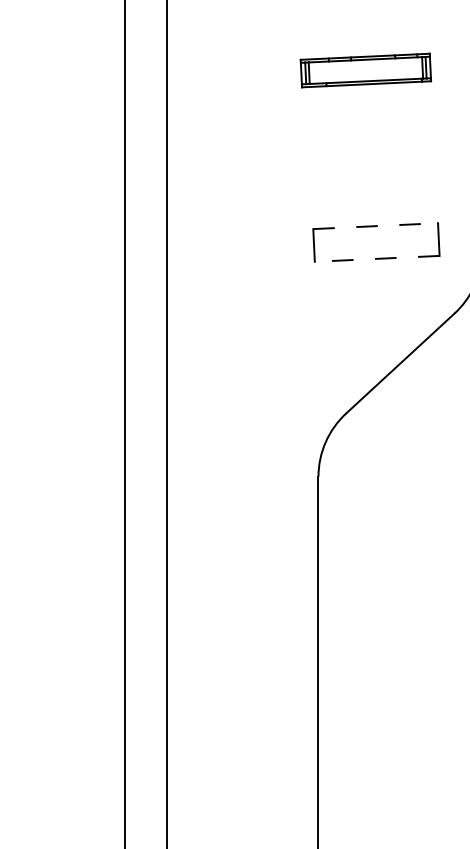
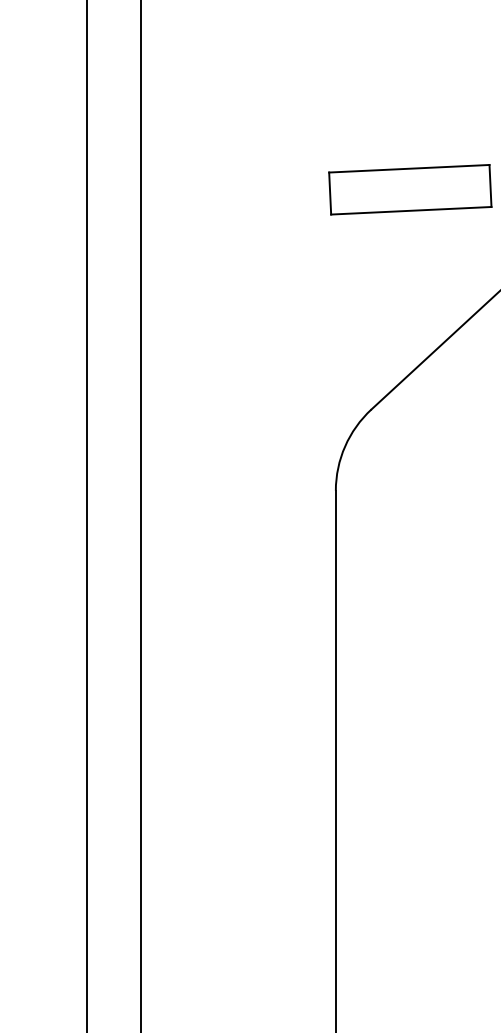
line: (376, 226) -> (410, 169), dashed -> solid
line: (376, 258) -> (410, 210), dashed -> solid

